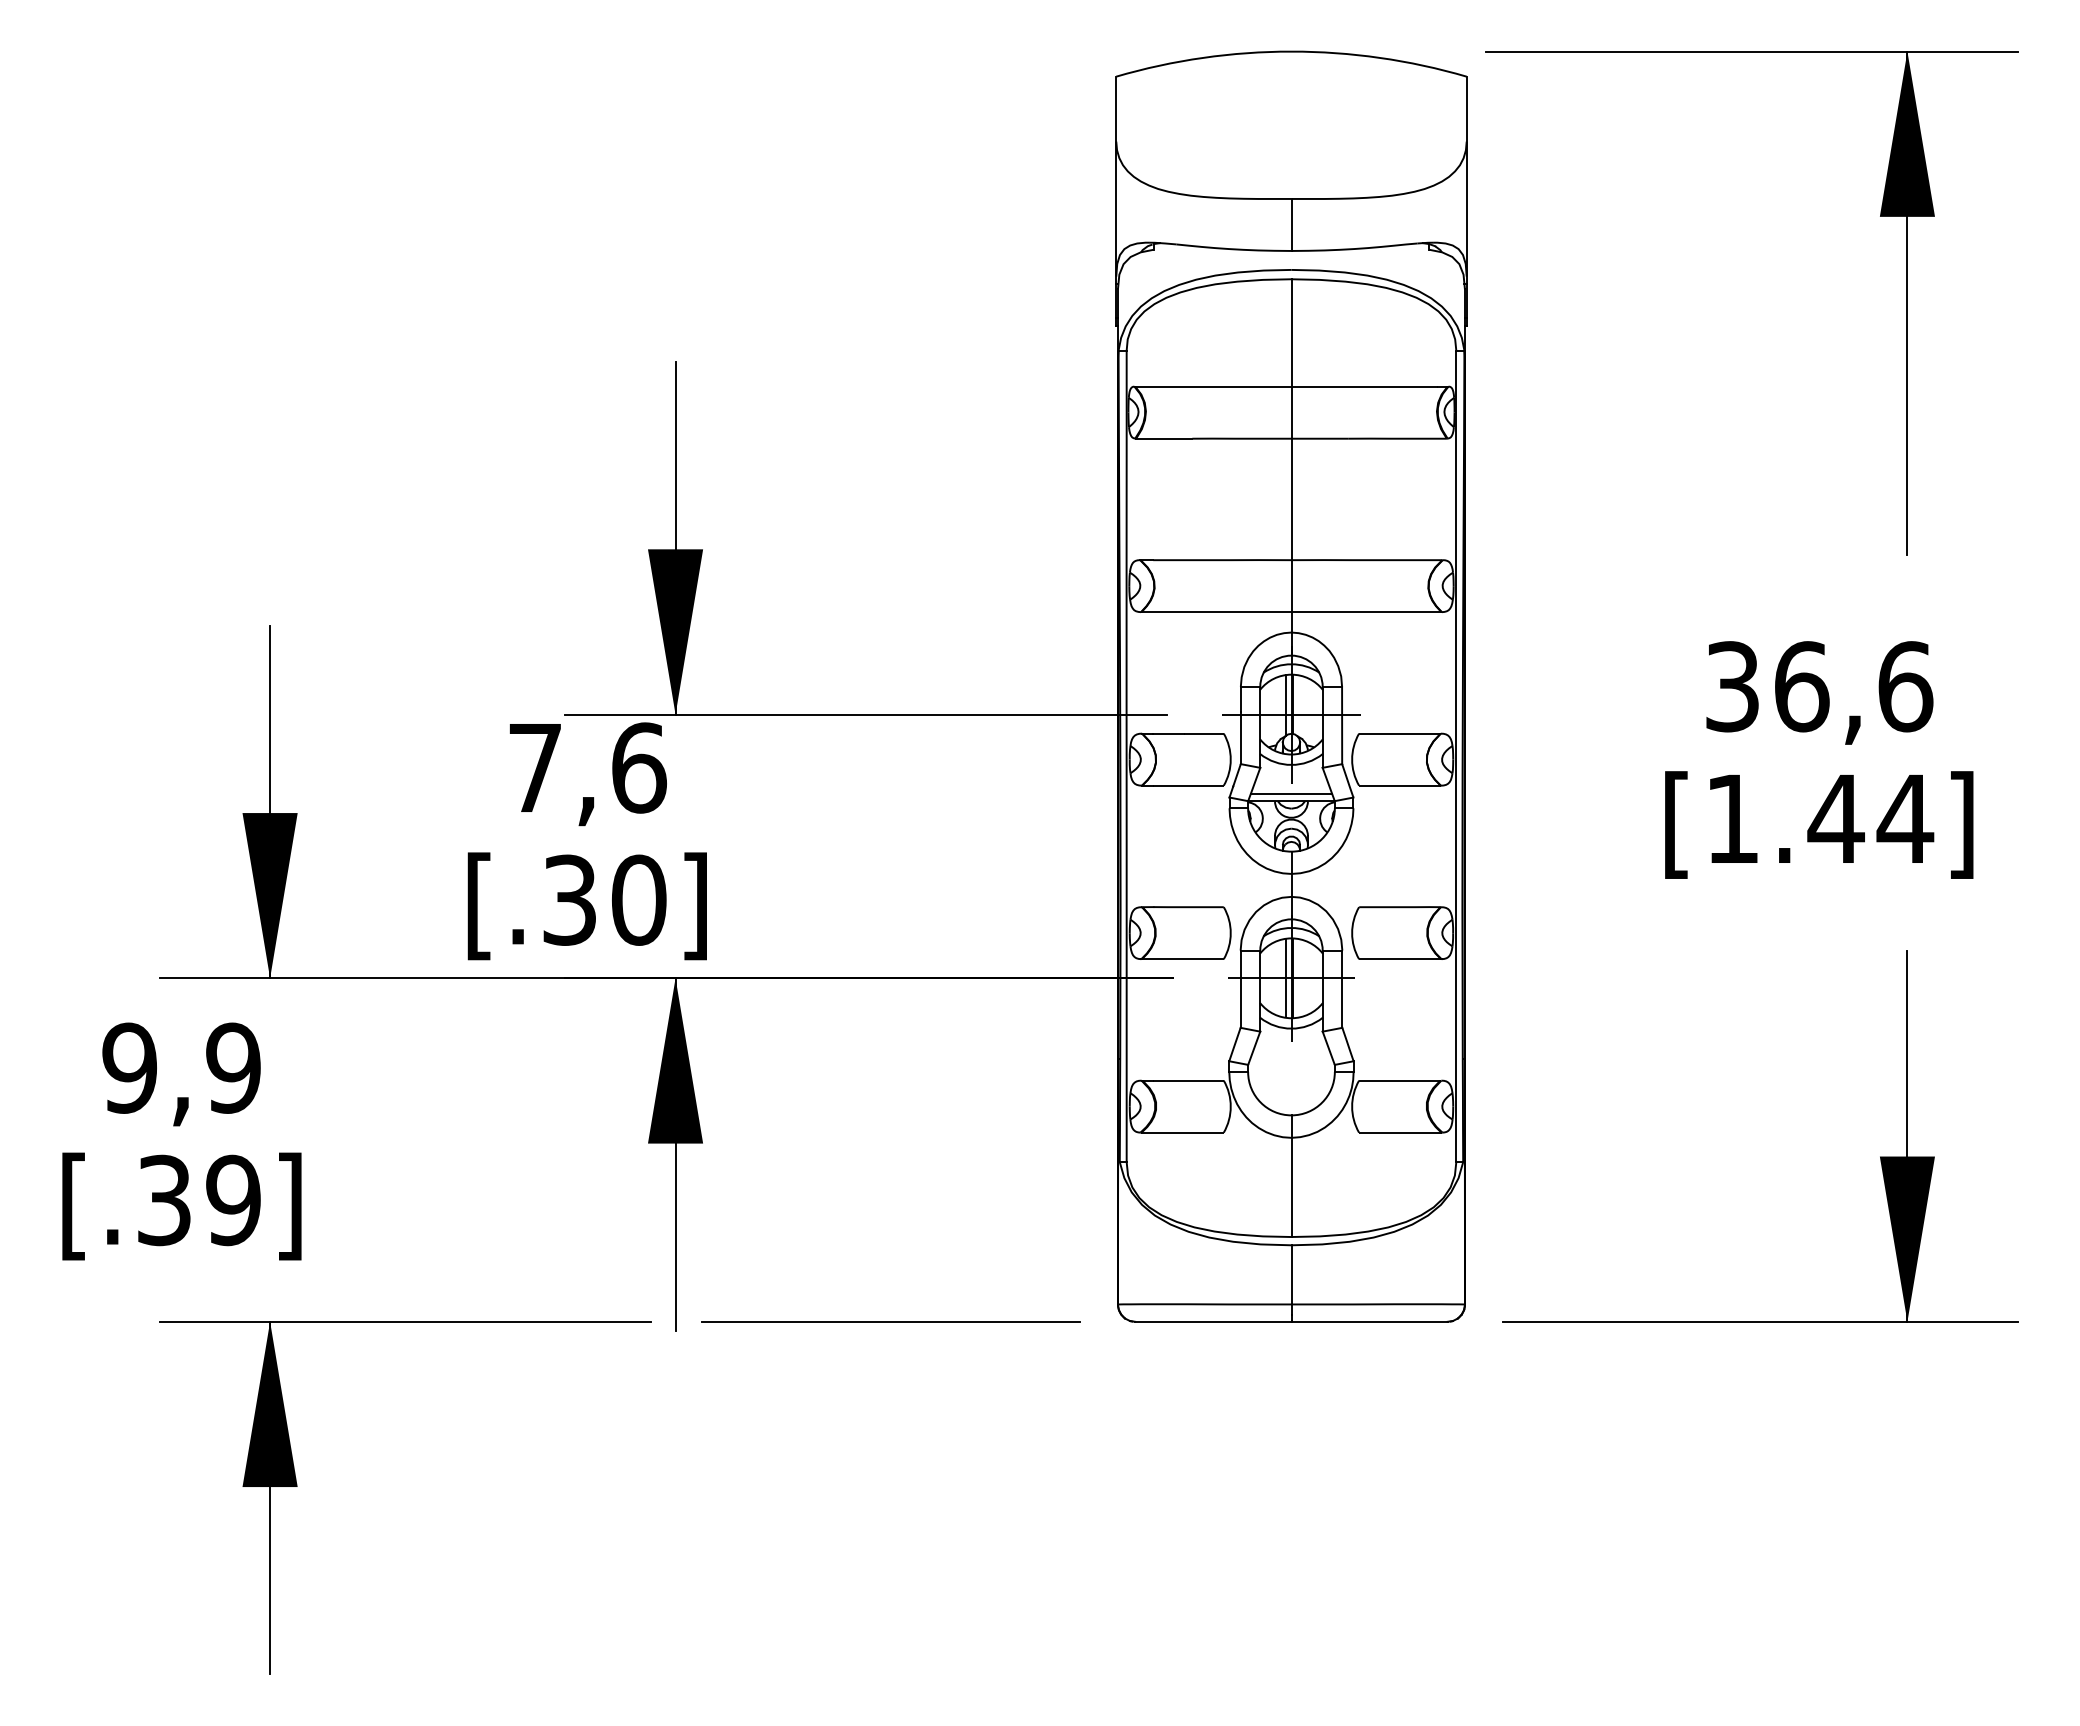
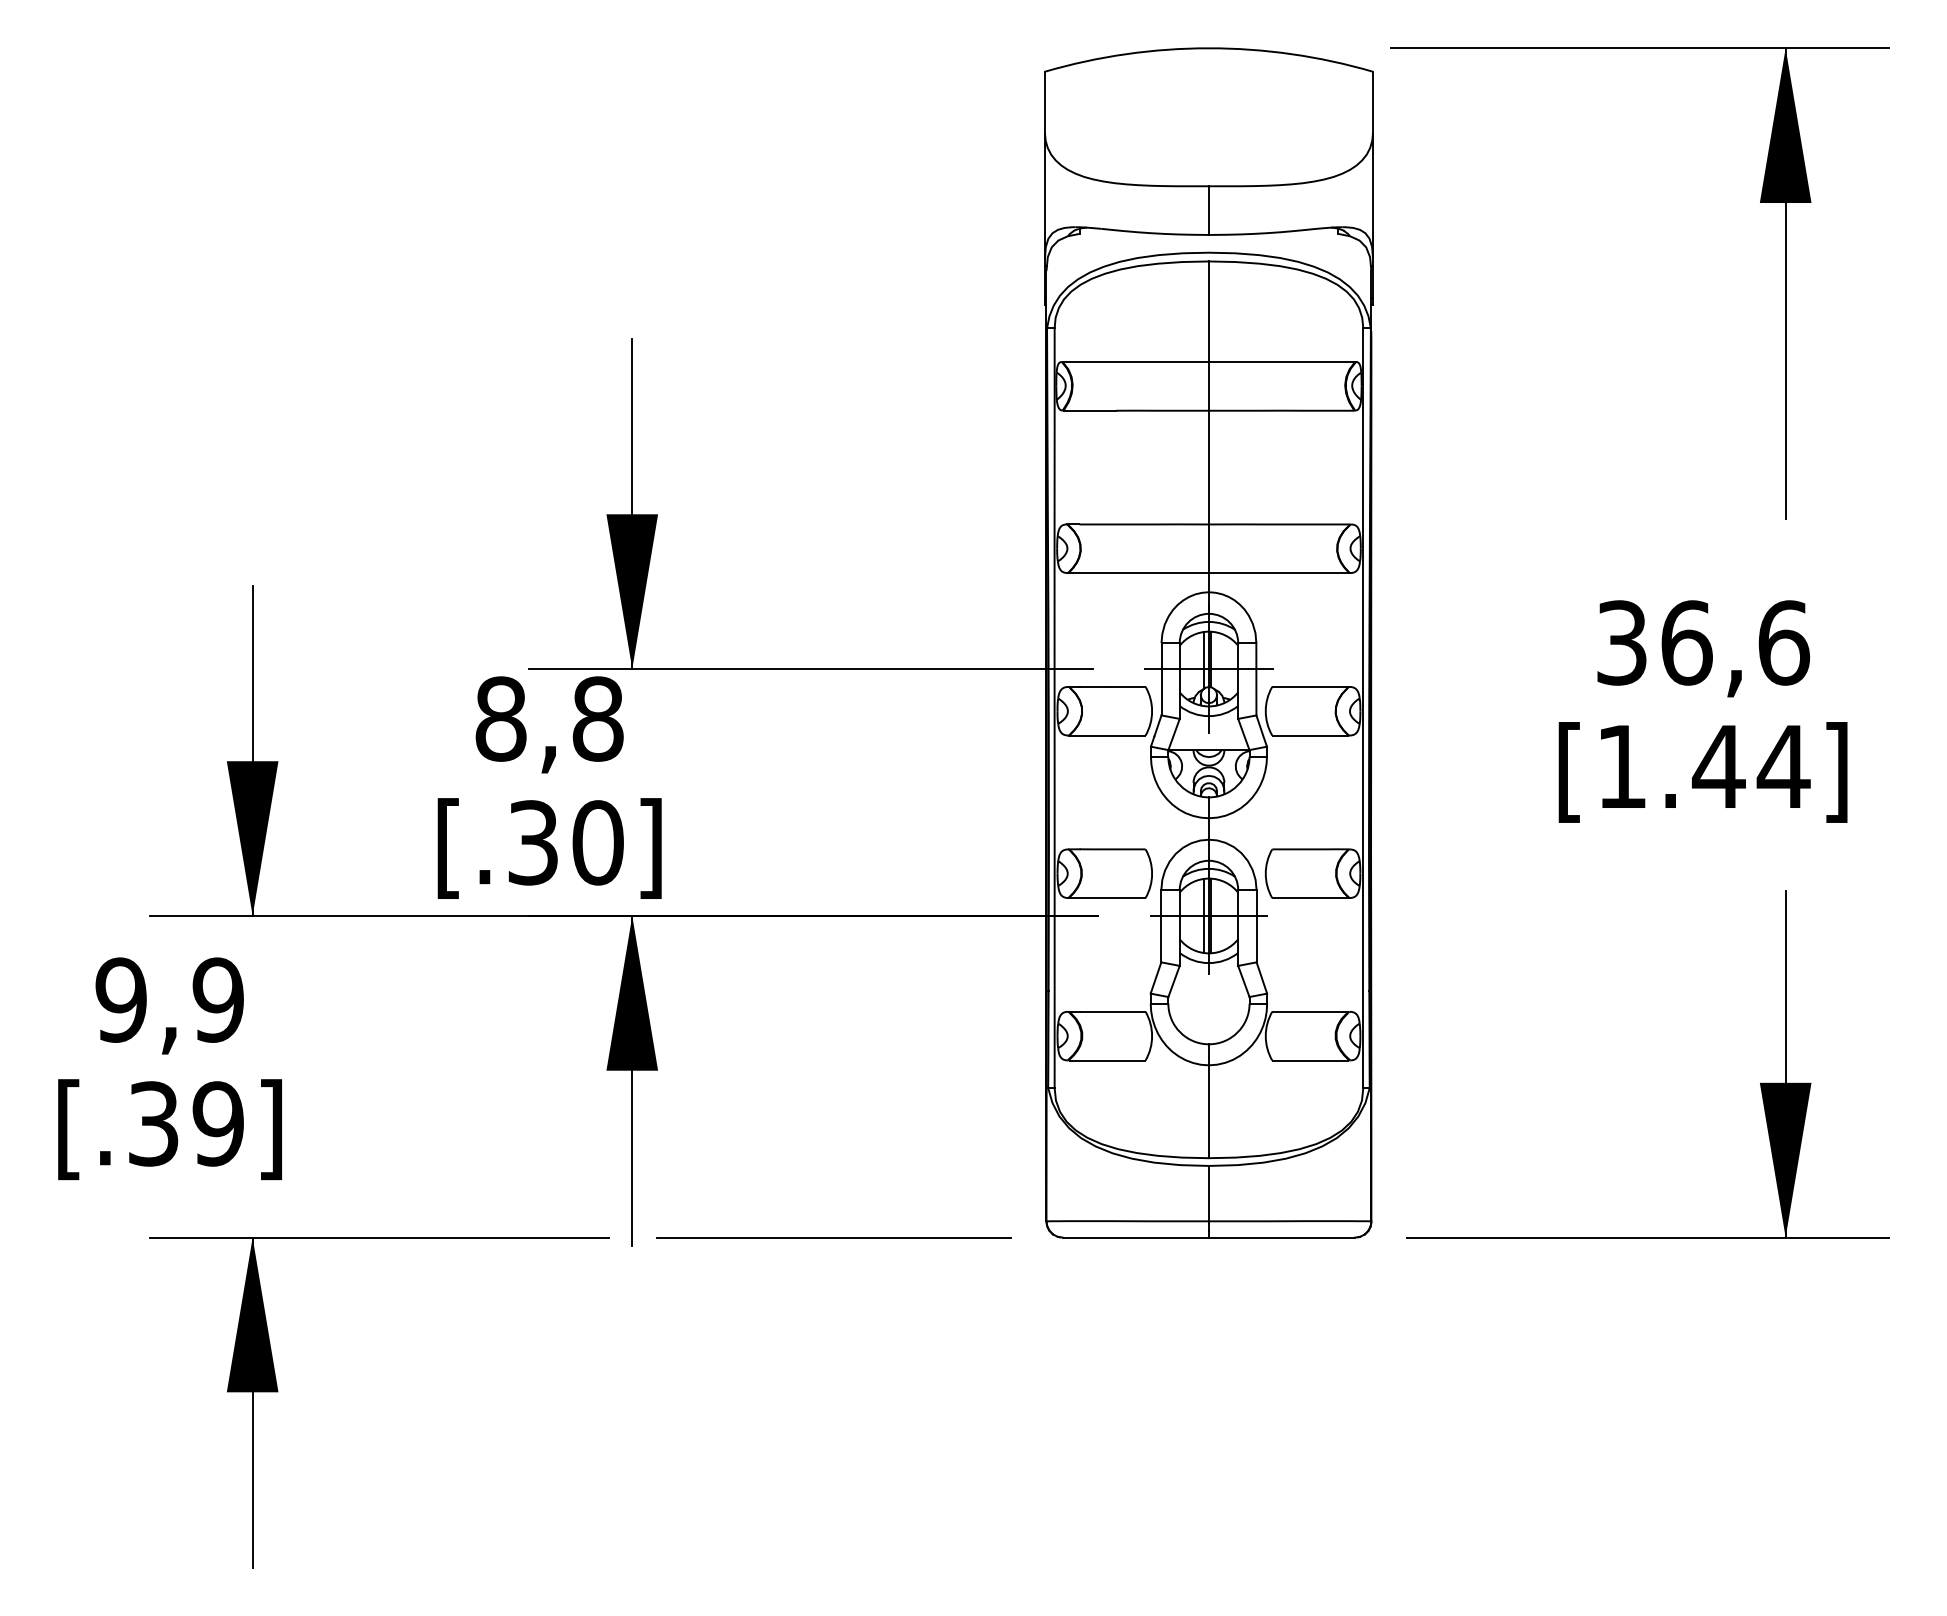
text: (587, 767) -> (549, 718), 7,6 -> 8,8
line: (1291, 794) -> (1208, 743), removed

